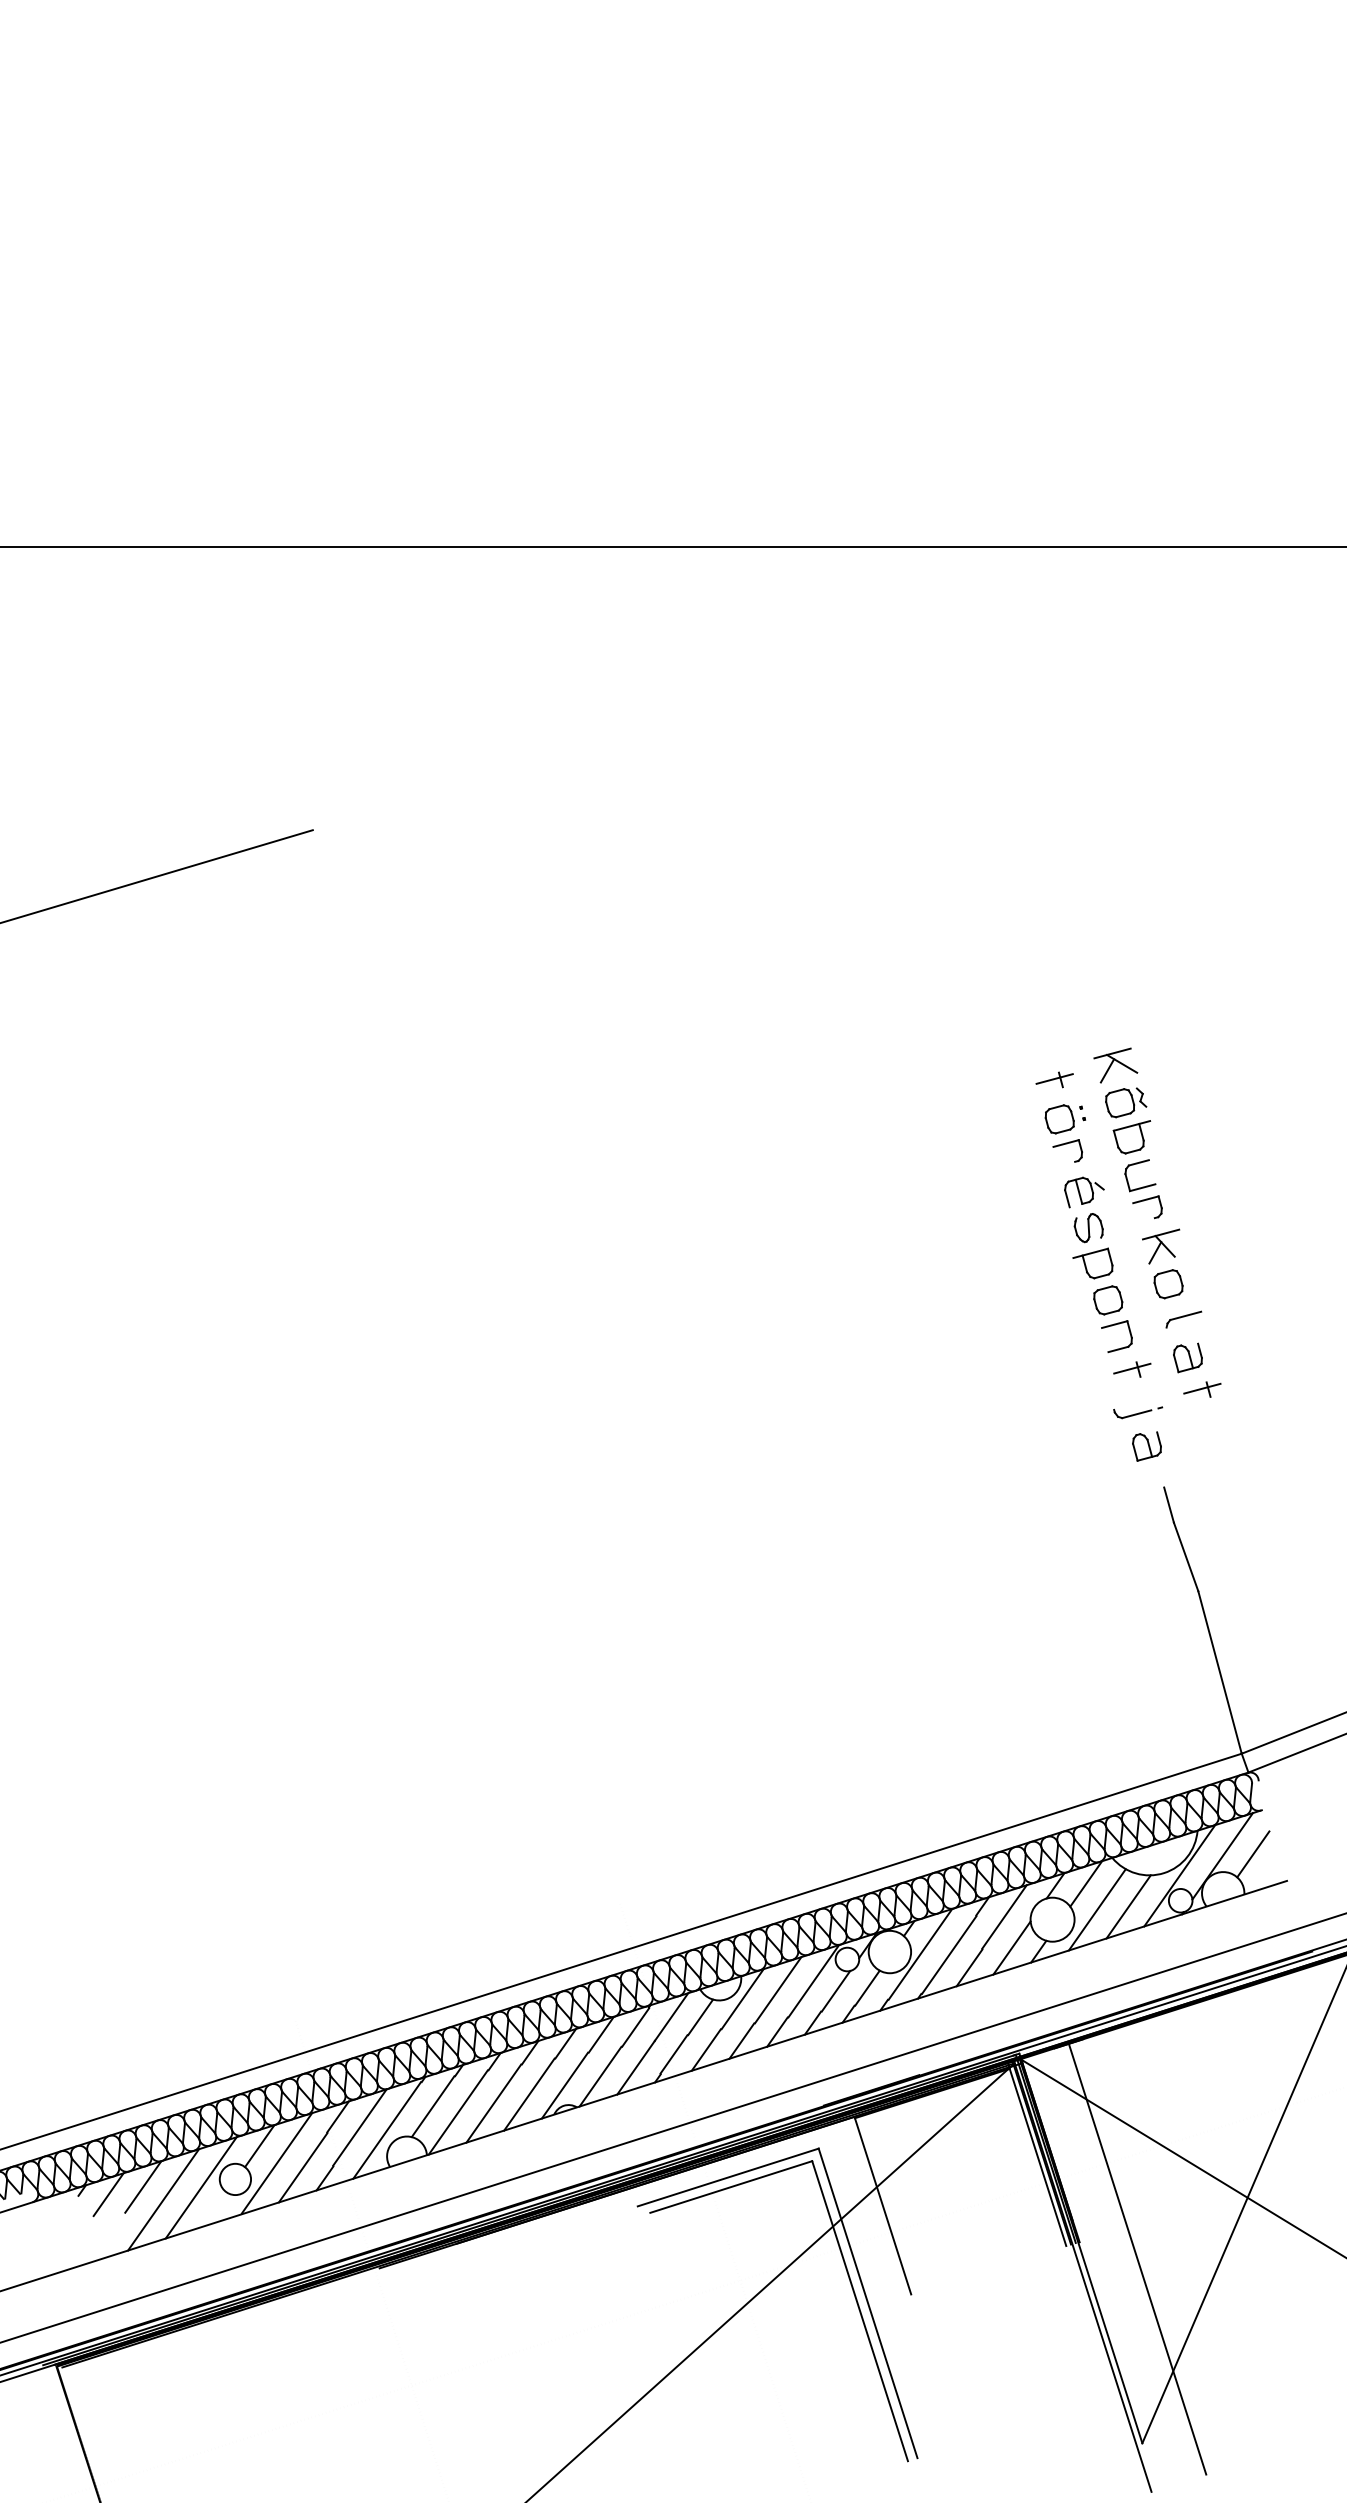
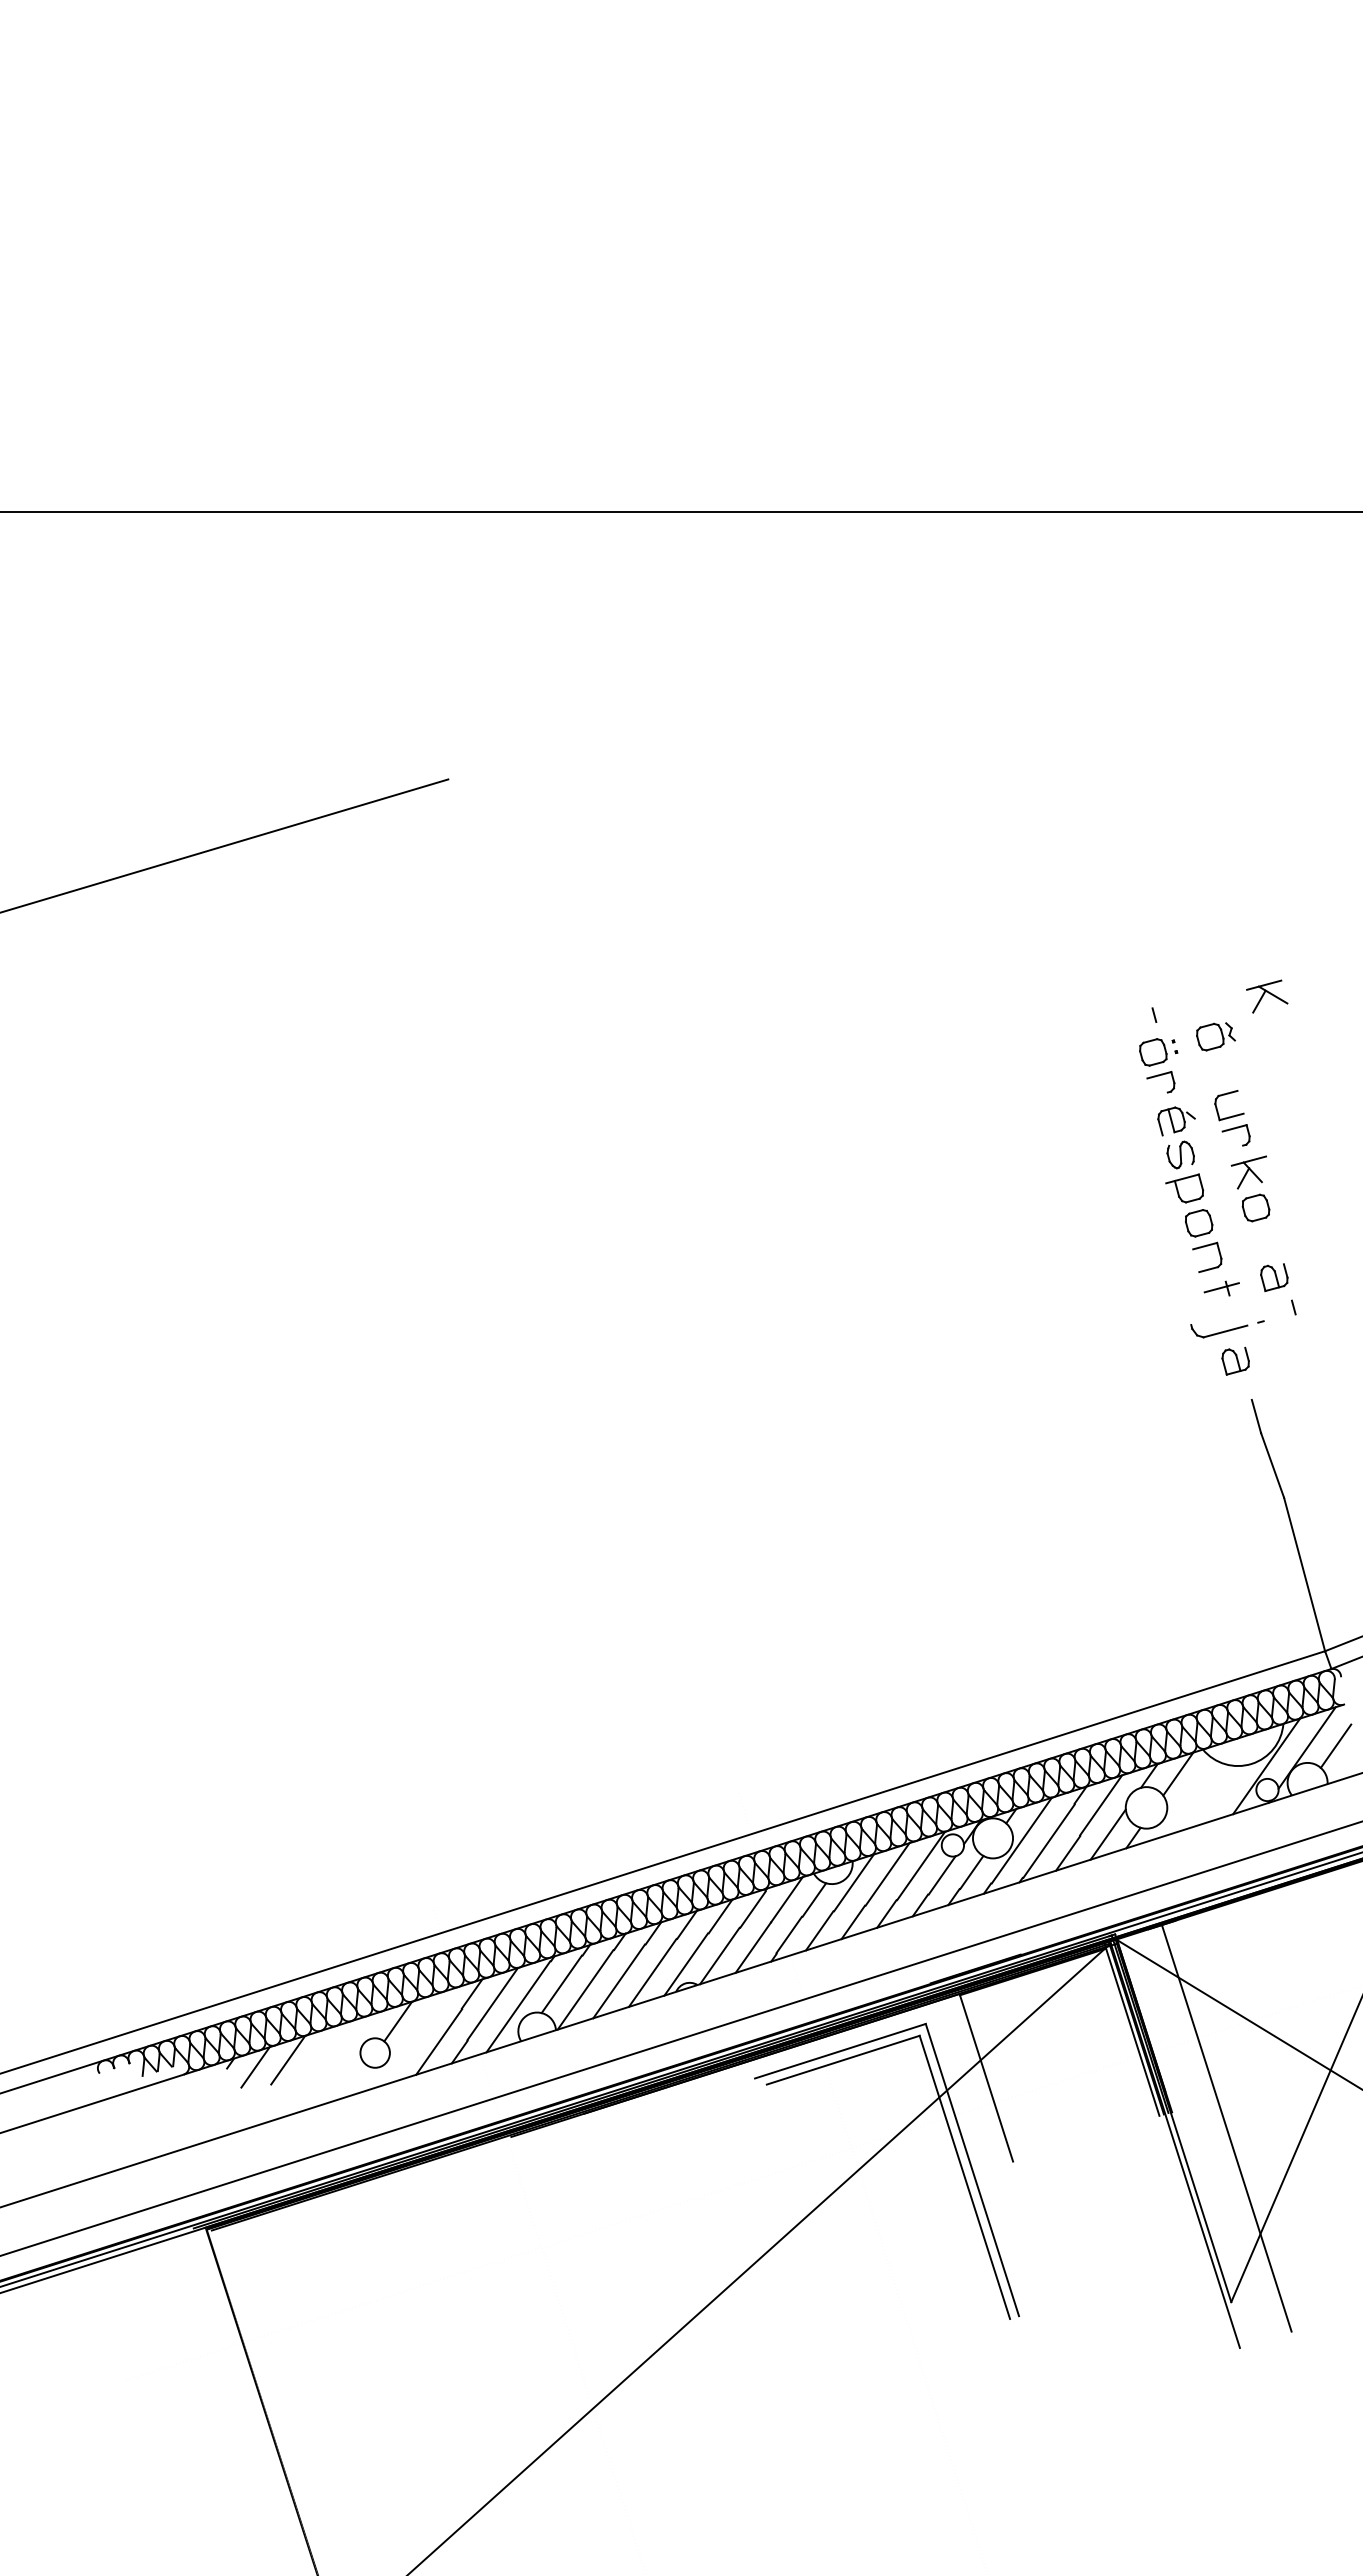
part: (1116, 1065) -> (1267, 996), moved
line: (1054, 1078) -> (1148, 1013), removed
part: (1131, 1137) -> (1221, 1069), removed
part: (1183, 1319) -> (1270, 1241), removed
line: (1201, 1388) -> (1287, 1306), removed
part: (1137, 1412) -> (1226, 1329), size x1.6
line: (1128, 1906) -> (1218, 1795), removed
line: (1097, 1909) -> (1188, 1798), removed
line: (277, 2162) -> (414, 2037), removed
line: (200, 2187) -> (342, 2060), removed
line: (162, 2200) -> (306, 2072), removed

